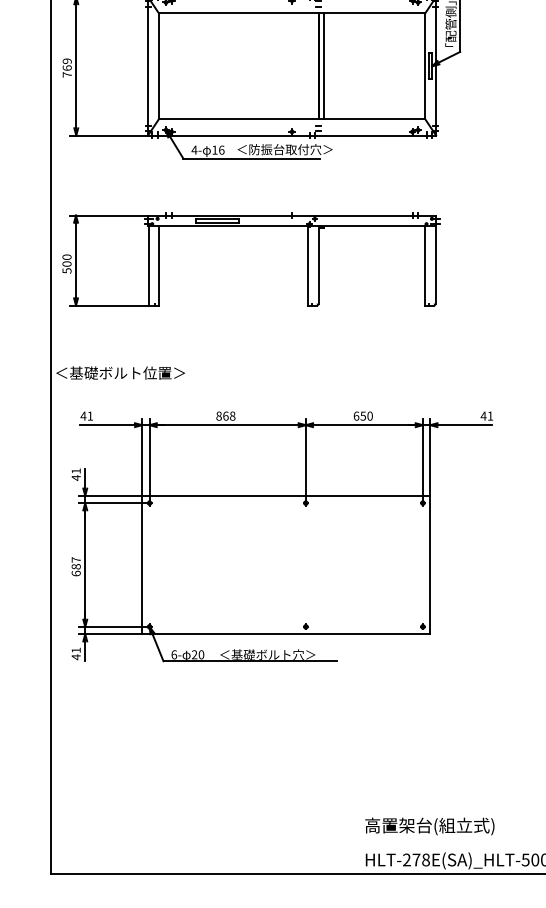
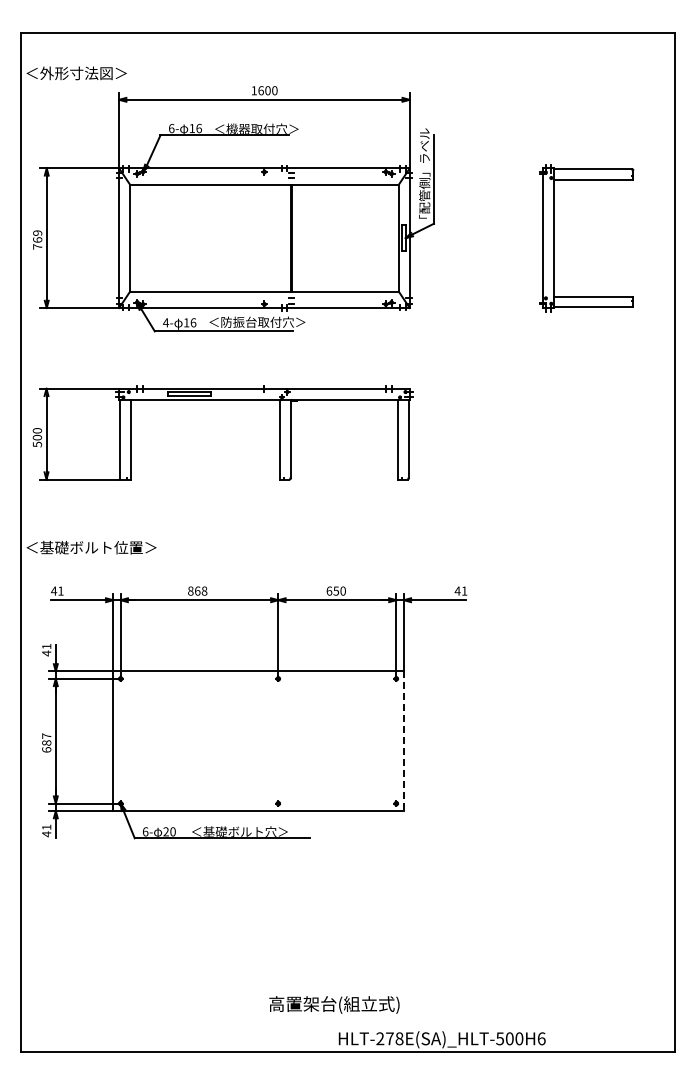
line: (323, 65) -> (296, 237), removed
line: (429, 565) -> (403, 741), solid -> dashed
text: (429, 825) -> (334, 1004), moved

